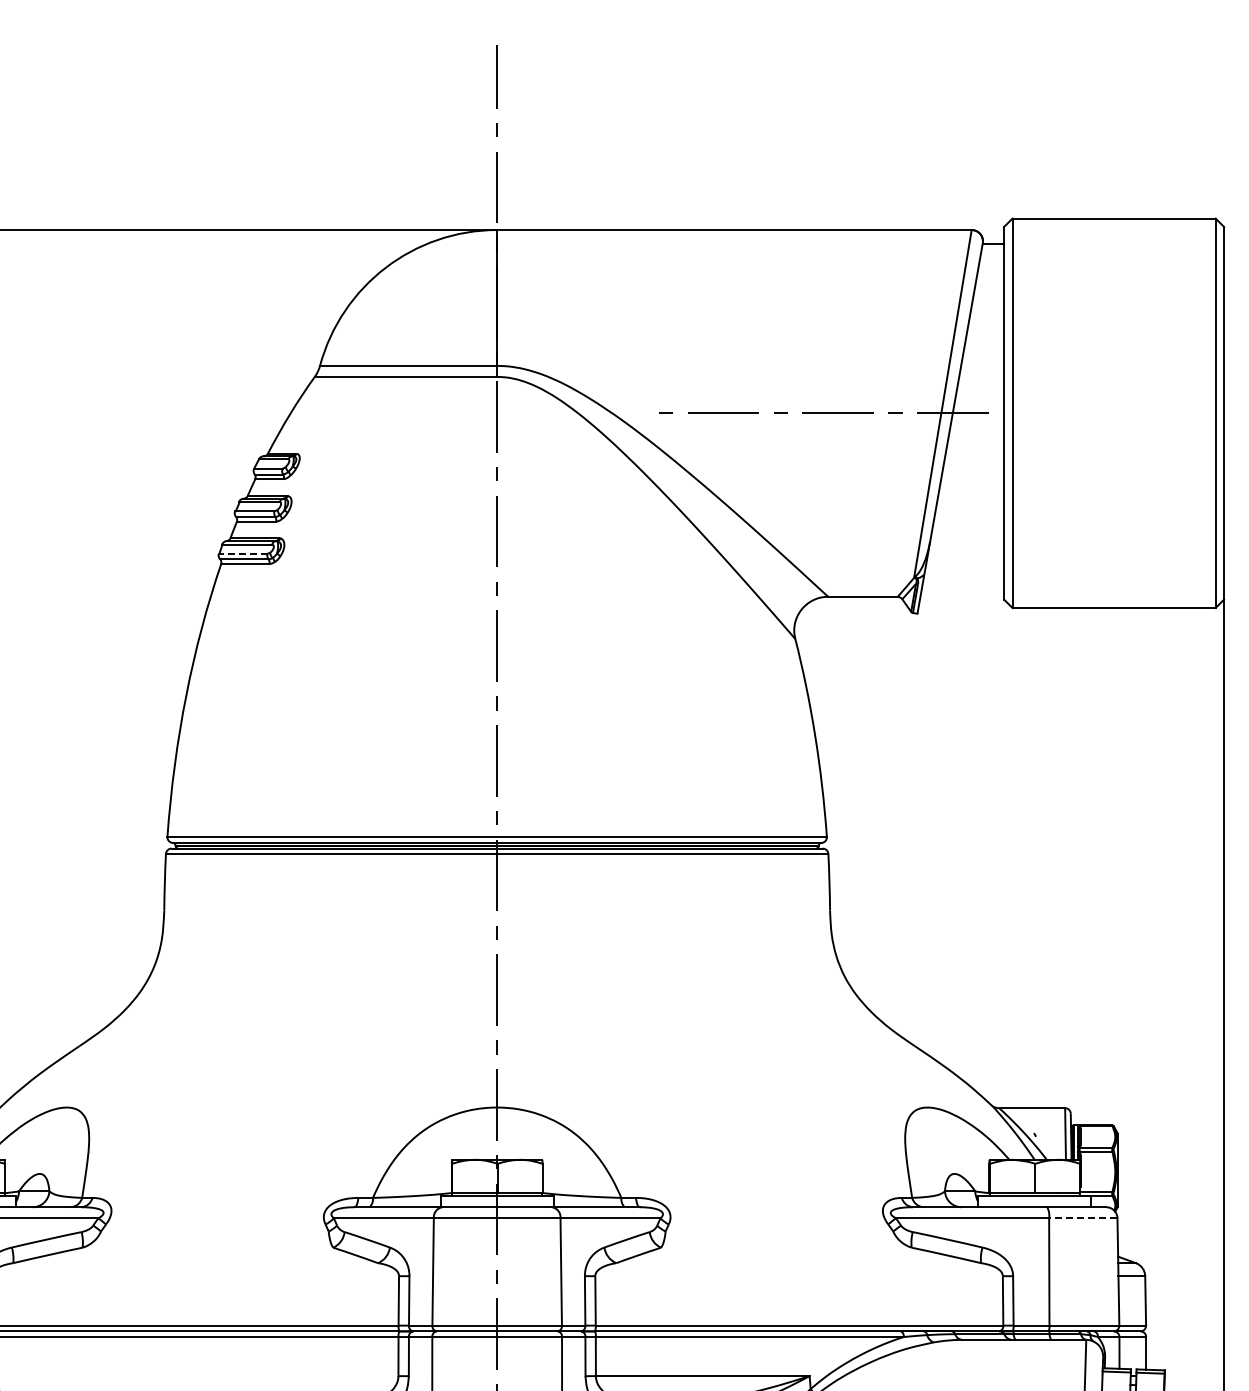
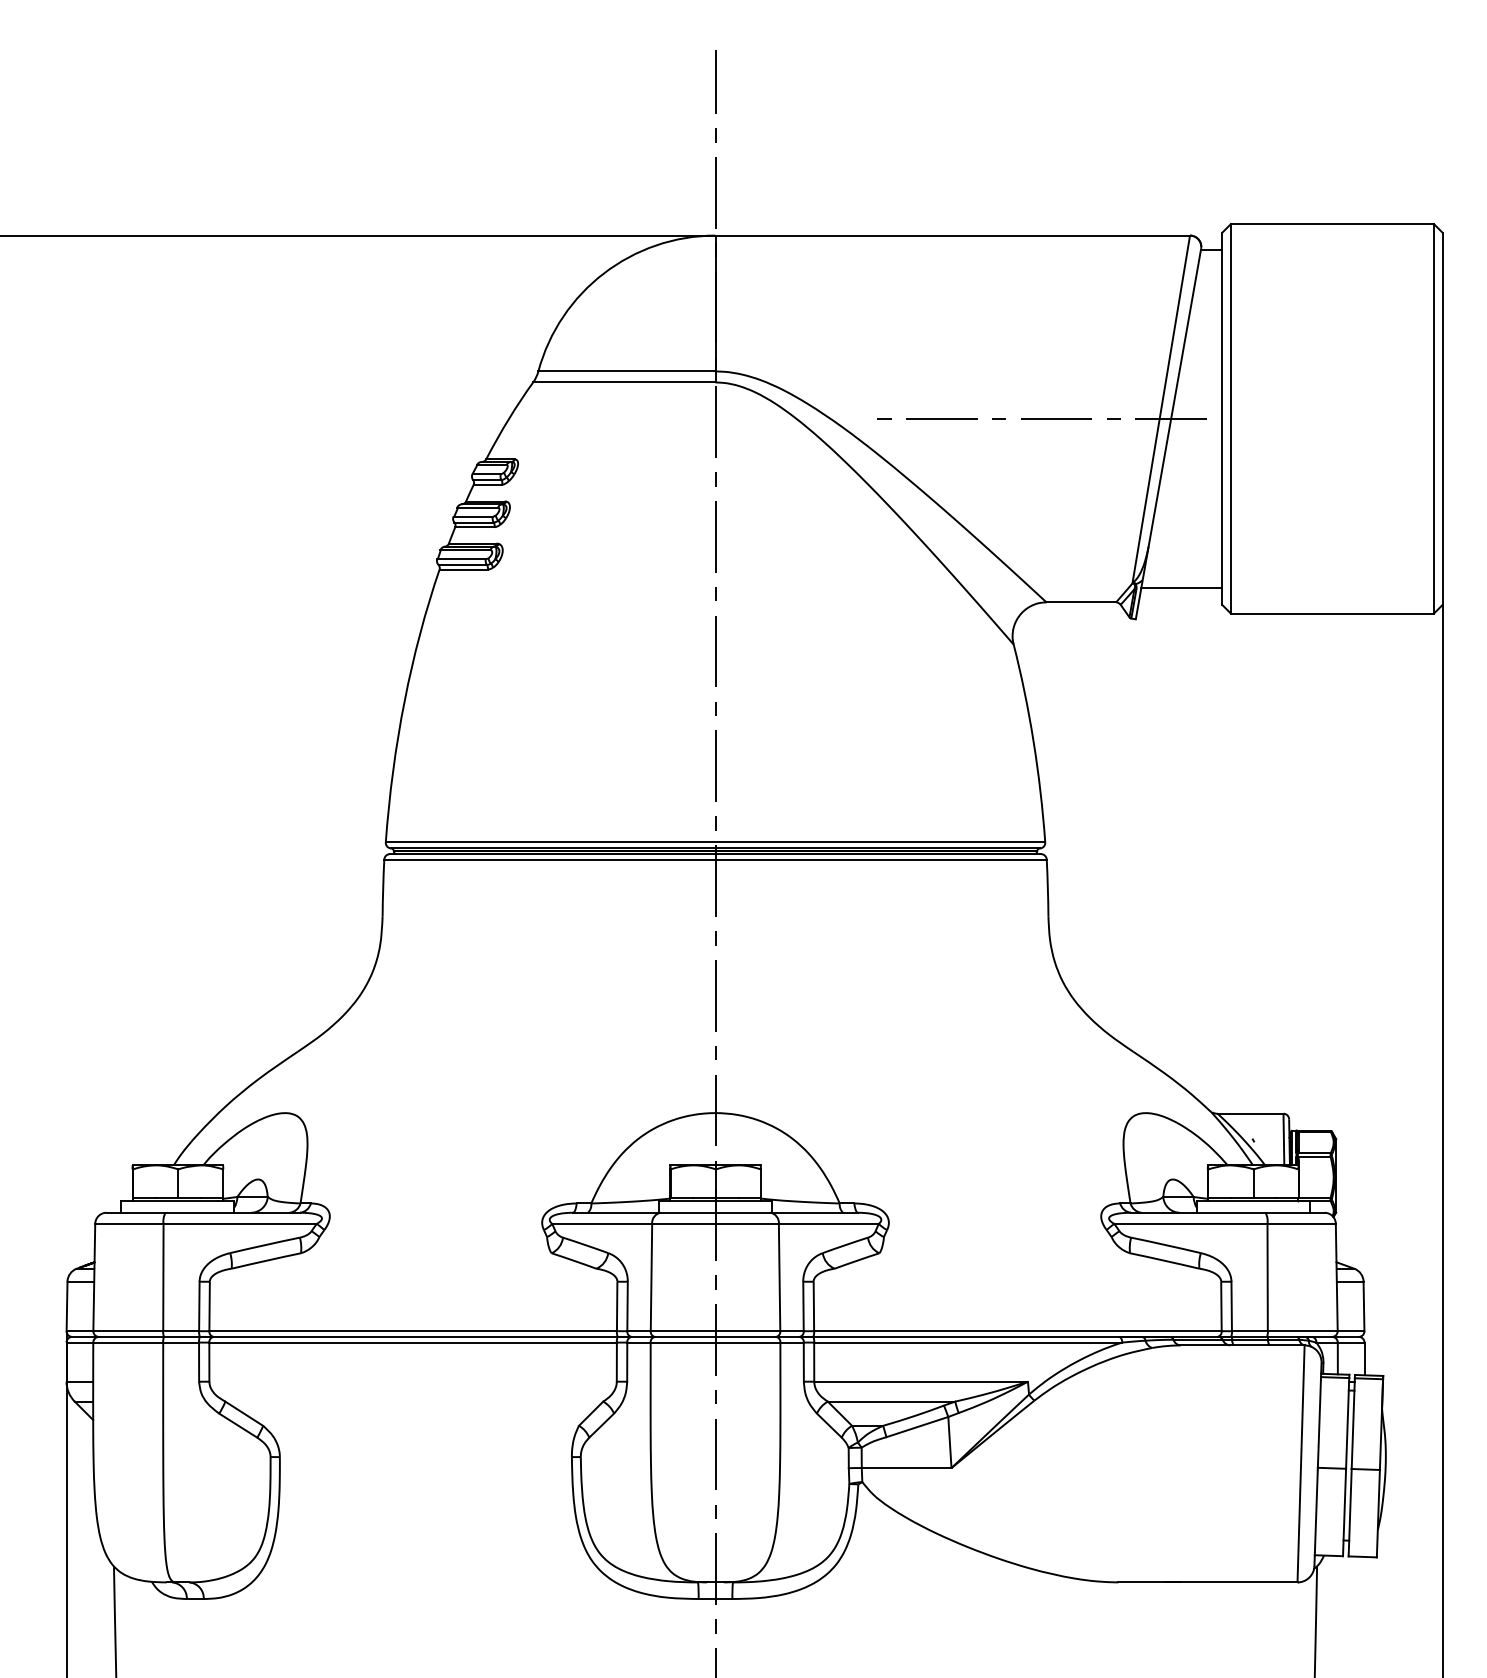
line: (243, 553) -> (461, 559), dashed -> solid
line: (963, 582) -> (1181, 588), added
line: (1083, 1217) -> (1301, 1223), dashed -> solid

